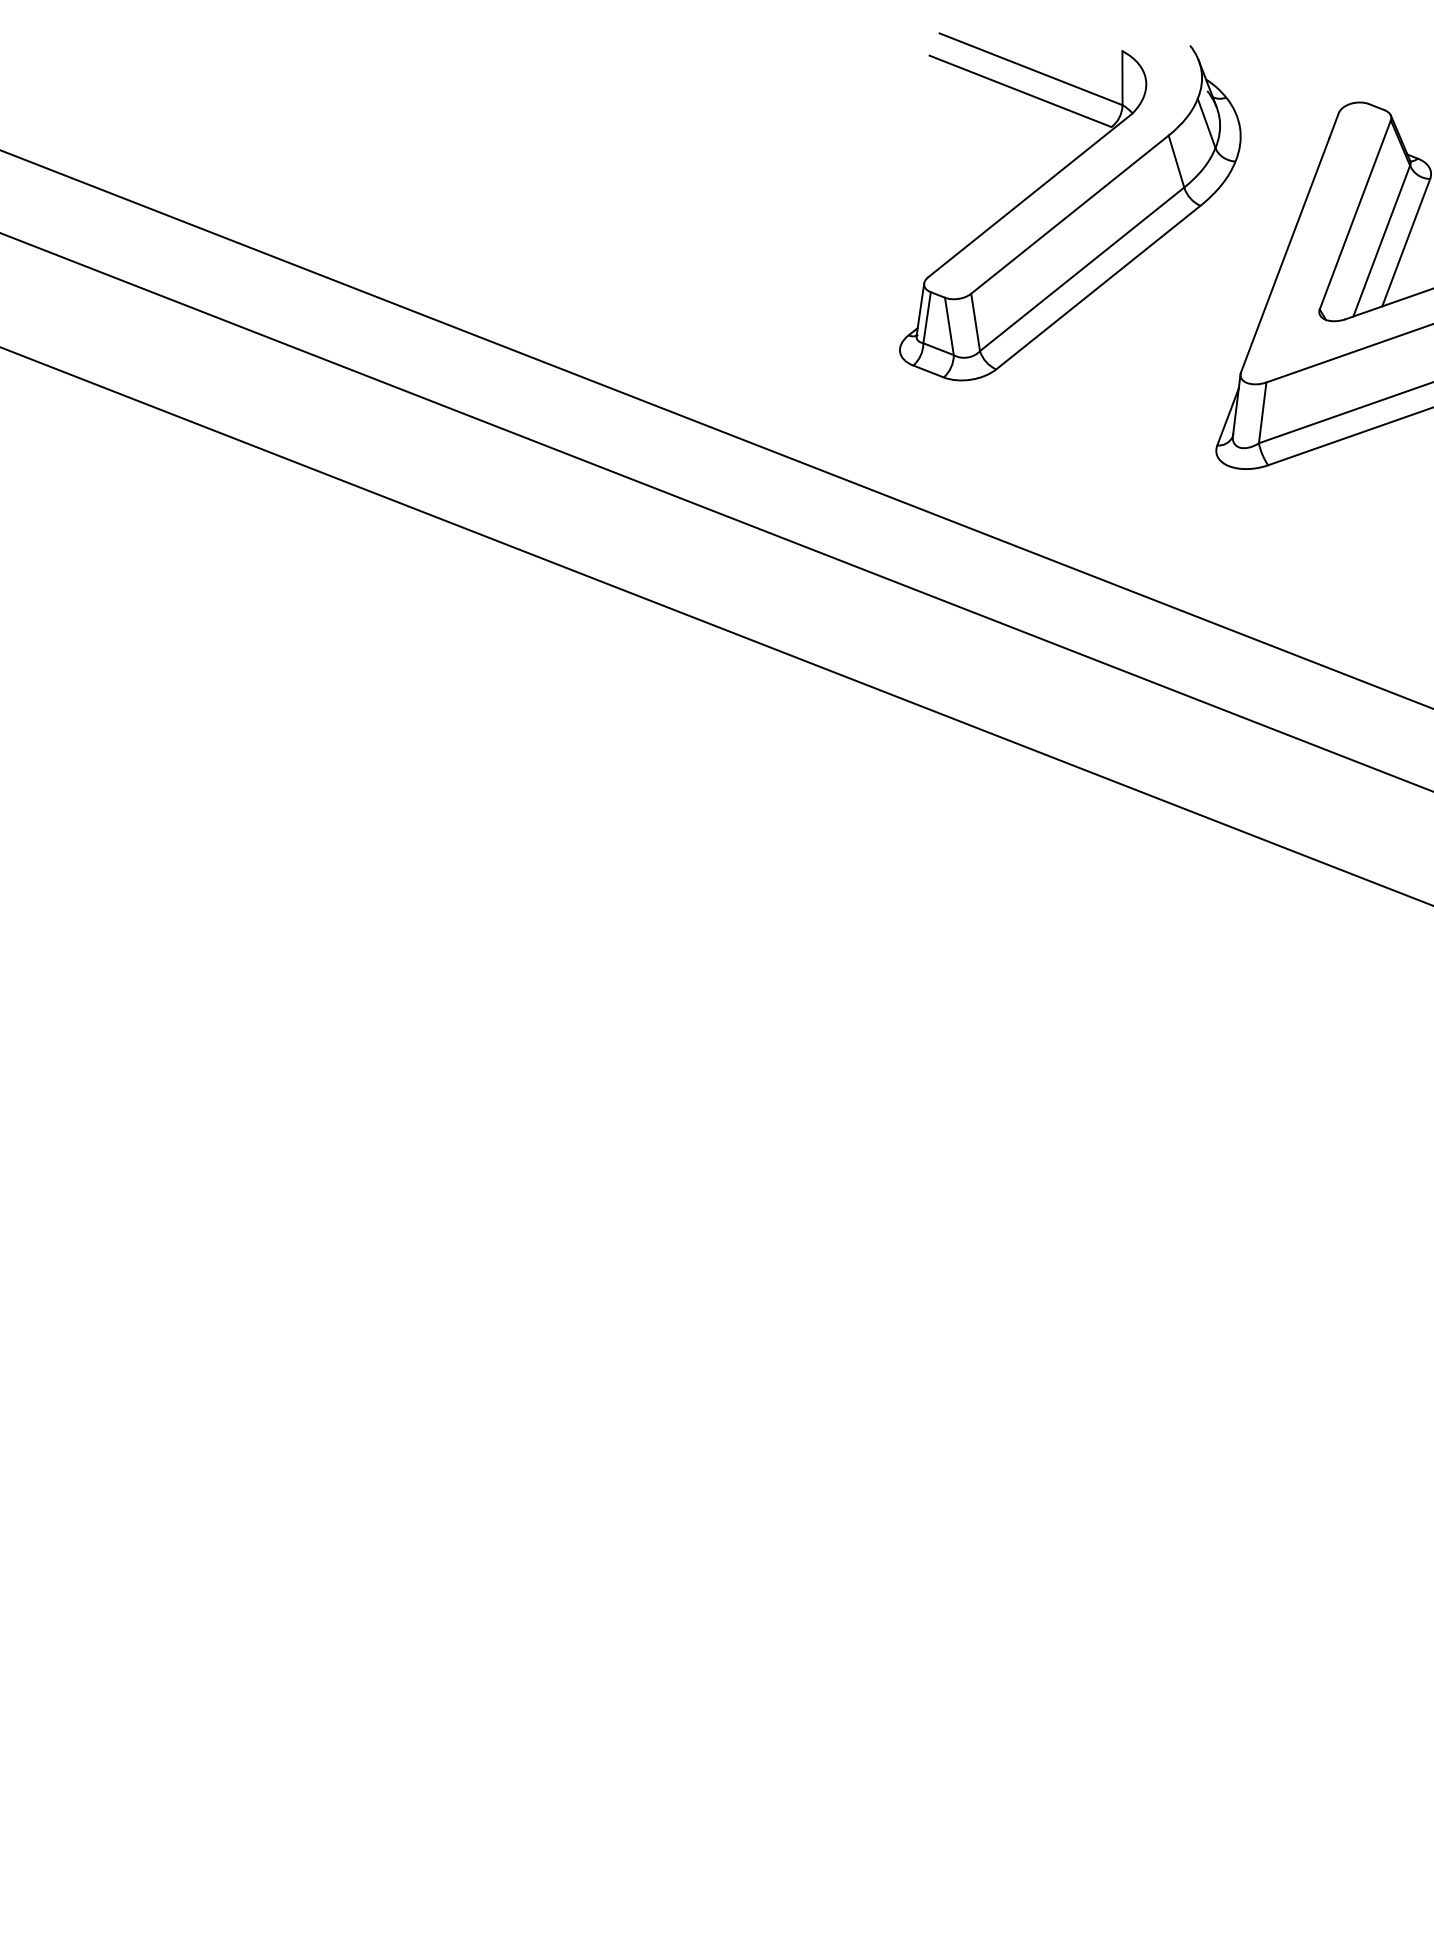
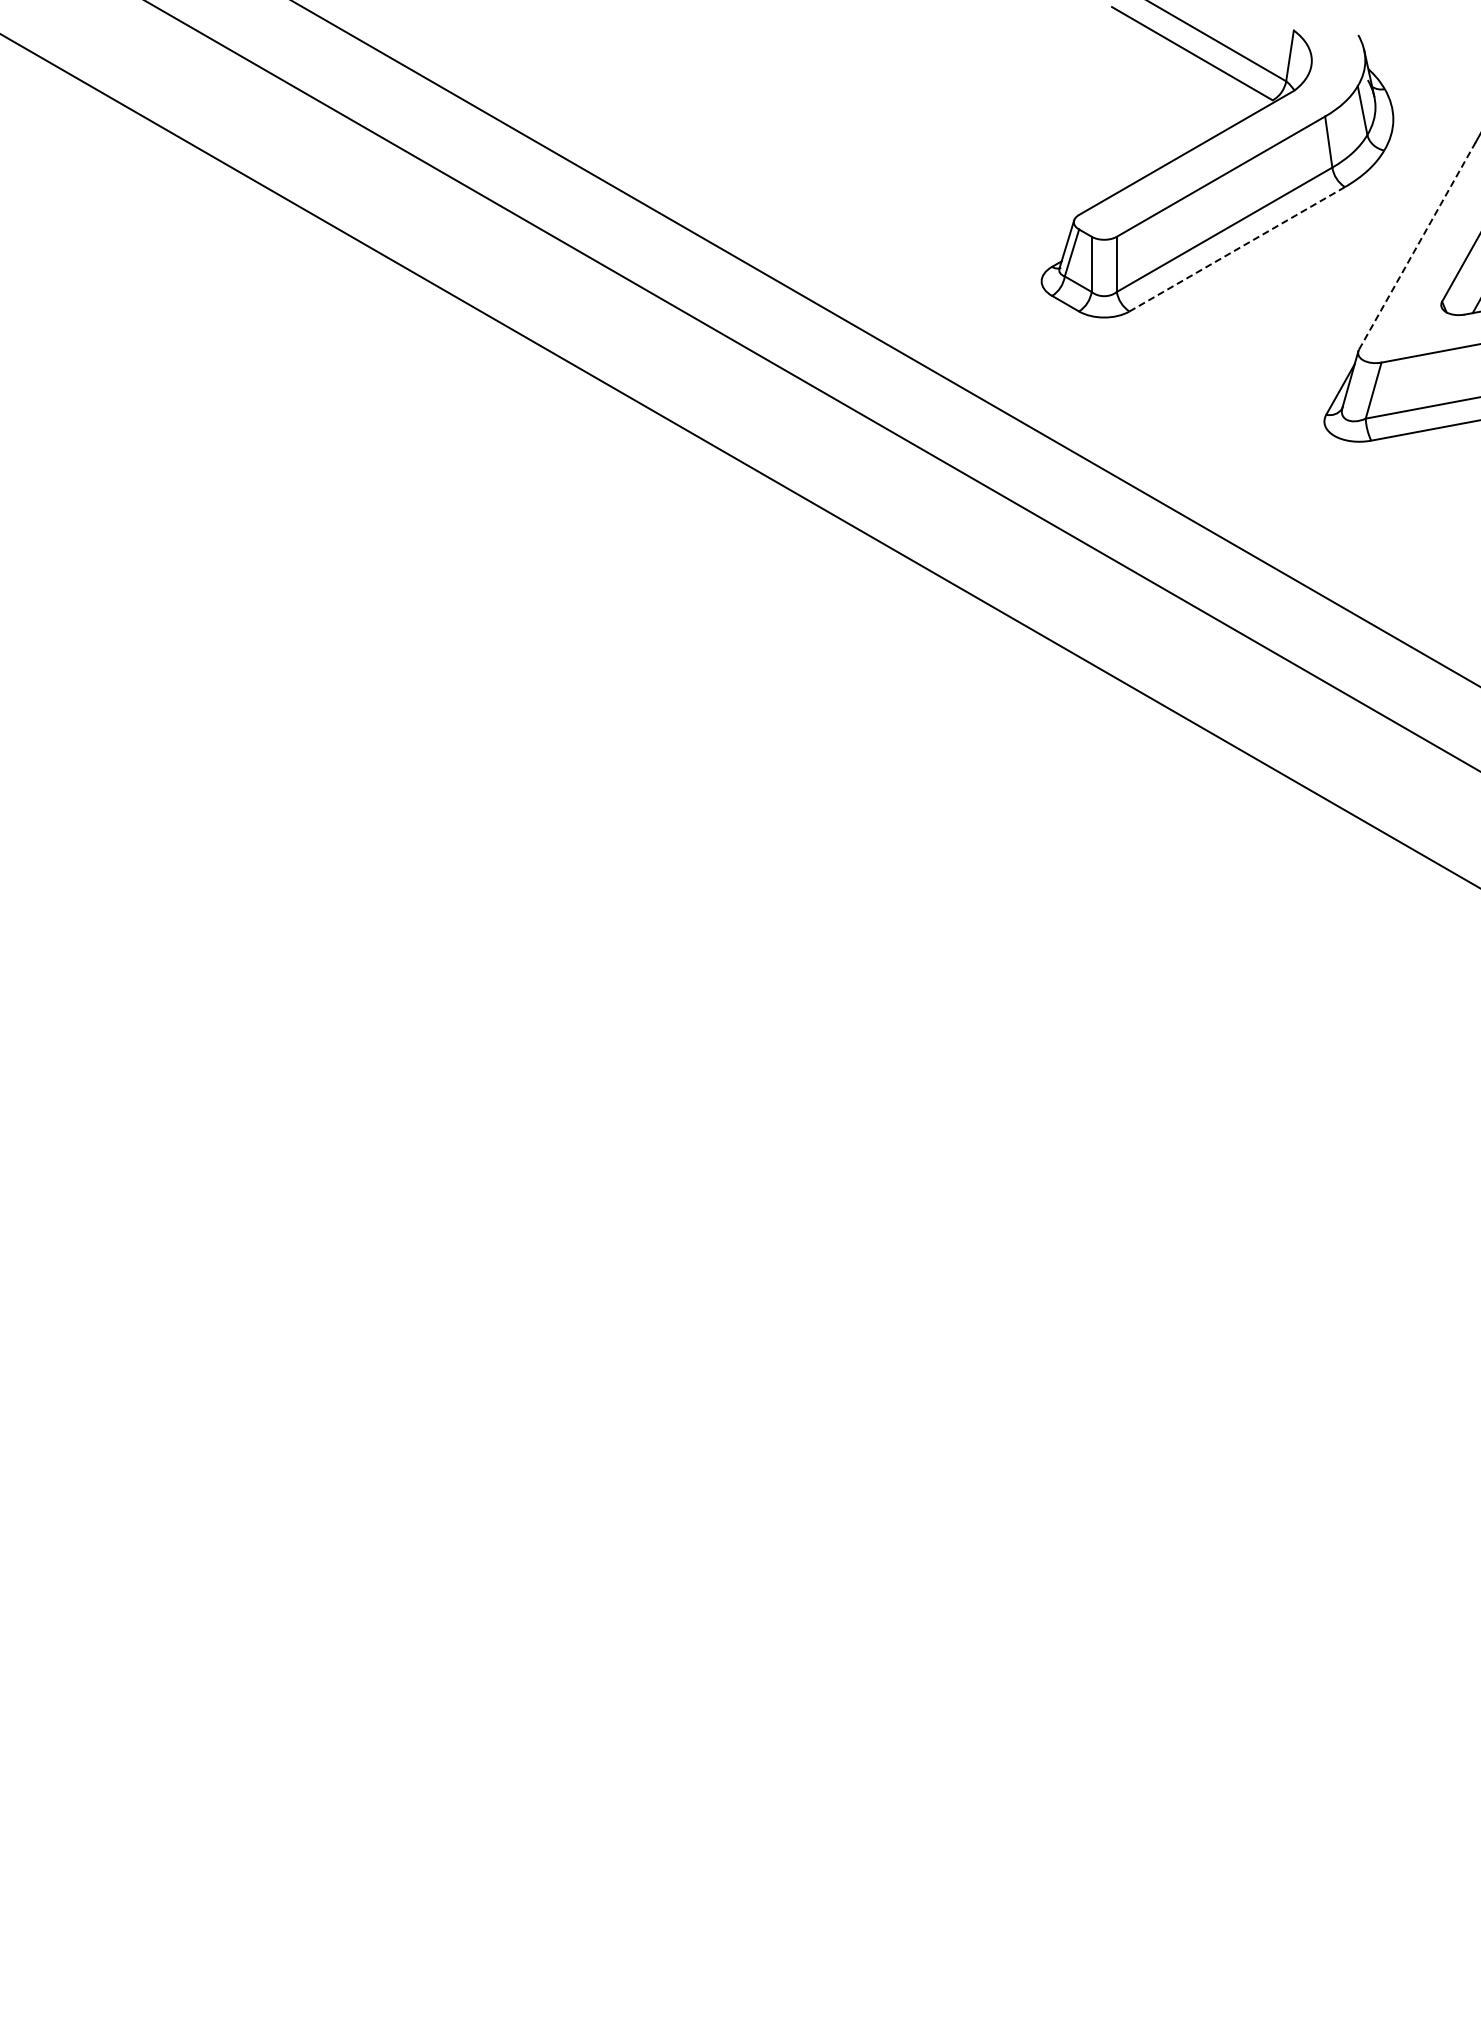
line: (1285, 254) -> (1417, 245), solid -> dashed
line: (1097, 287) -> (1236, 249), solid -> dashed

